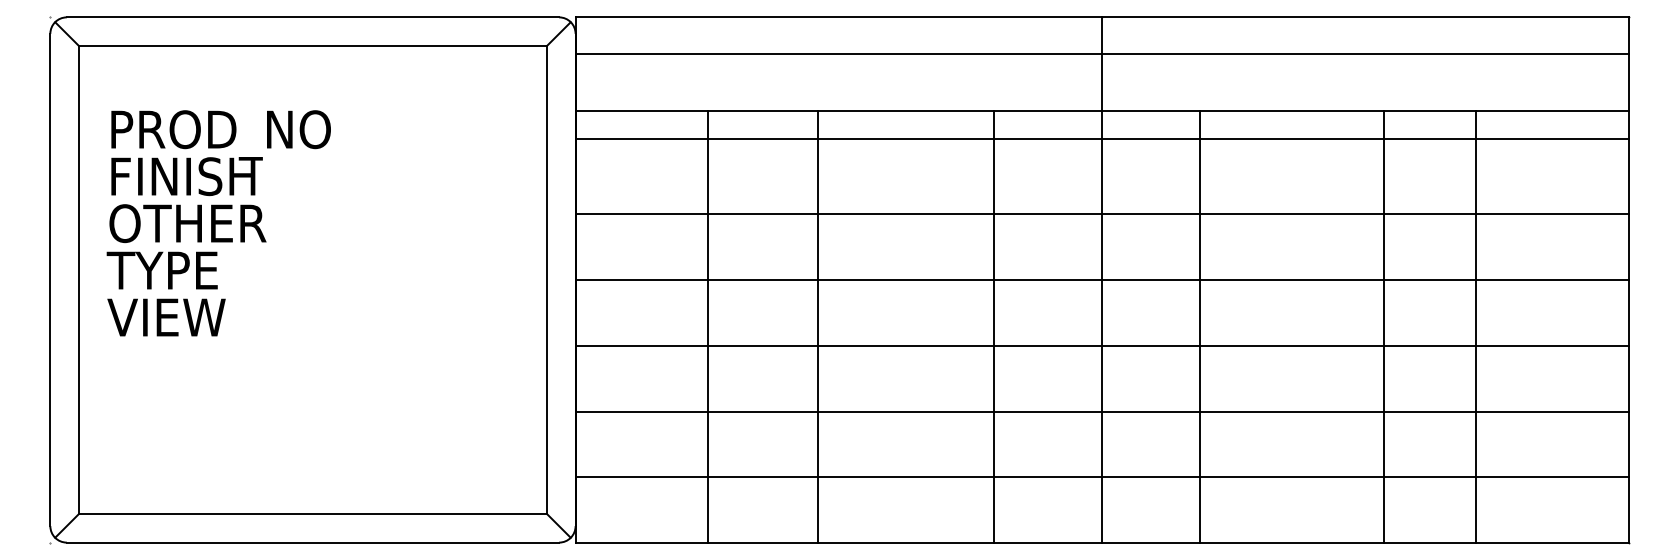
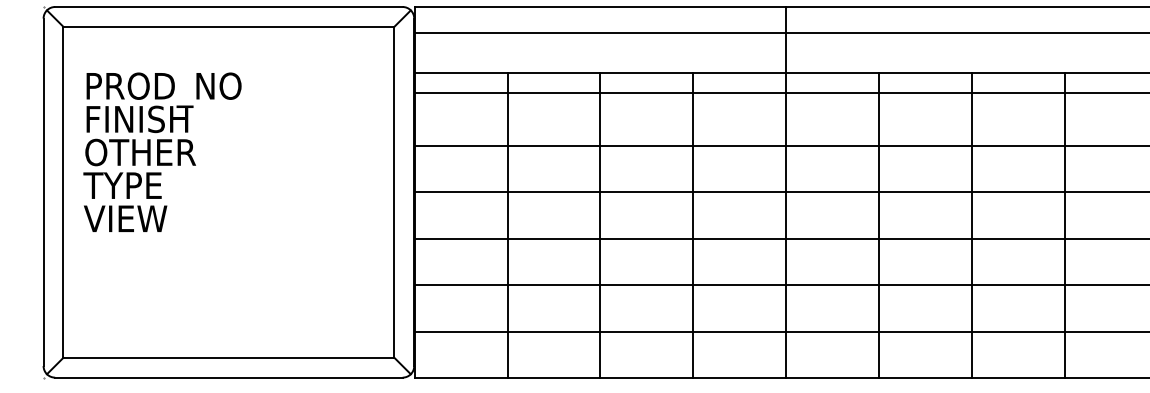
line: (818, 326) -> (600, 225), moved
line: (993, 326) -> (692, 225), moved
line: (1199, 326) -> (878, 225), moved
line: (1383, 326) -> (971, 225), moved
line: (1476, 326) -> (1064, 225), moved

